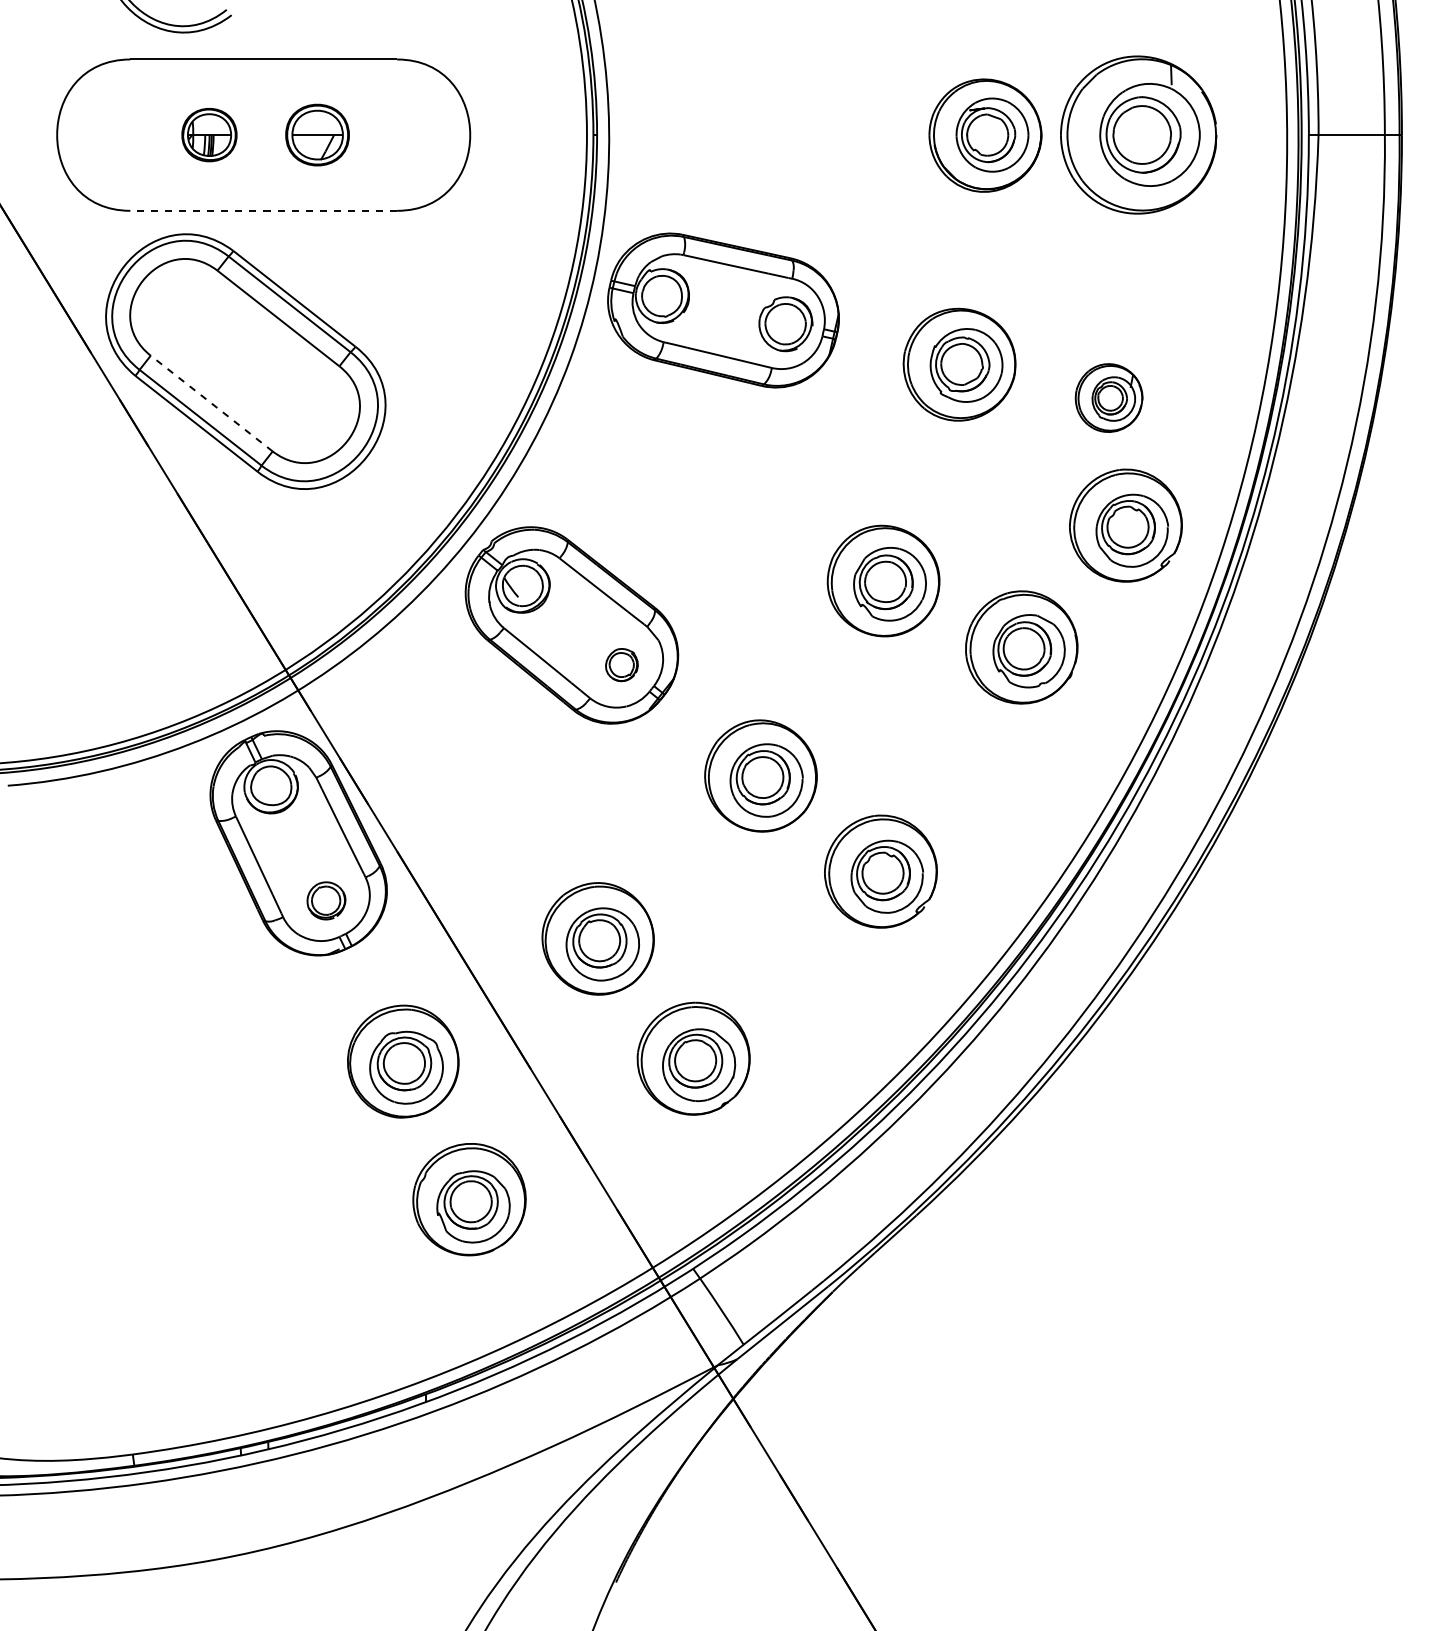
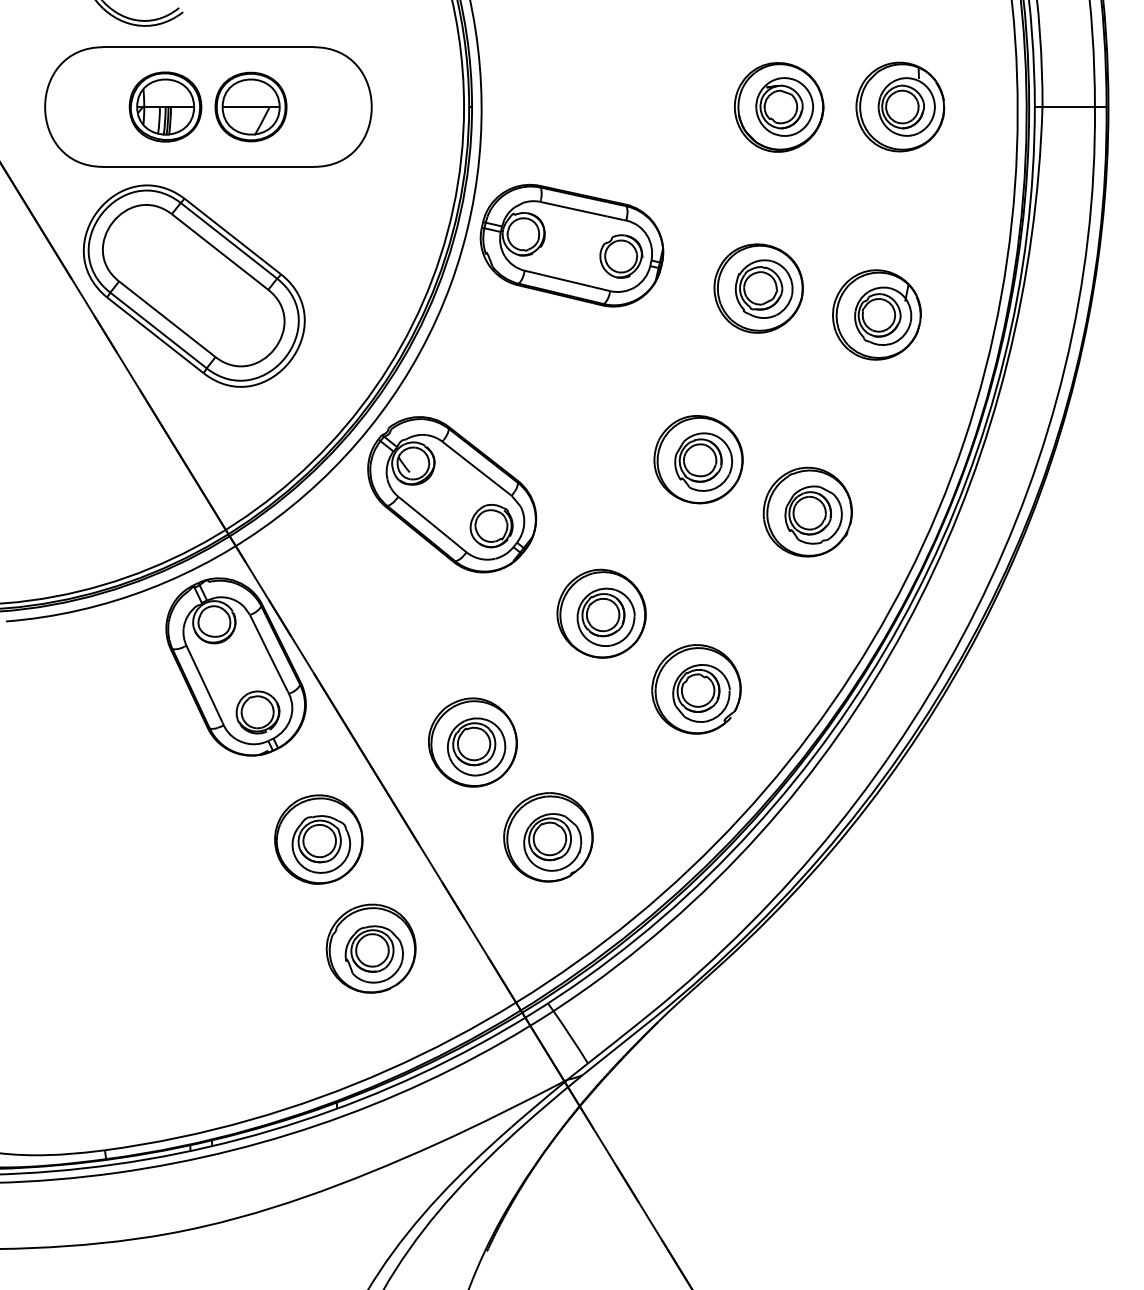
part: (209, 134) -> (165, 106), size x1.67
part: (317, 134) -> (250, 106), size x1.43
part: (1138, 135) -> (900, 107), size x0.71
line: (263, 210) -> (208, 166), dashed -> solid
part: (1108, 397) -> (876, 314), size x1.67
line: (211, 403) -> (167, 319), dashed -> solid
part: (1125, 525) -> (889, 415), removed
part: (621, 664) -> (491, 525), size x1.67
part: (326, 900) -> (258, 712), size x1.43

